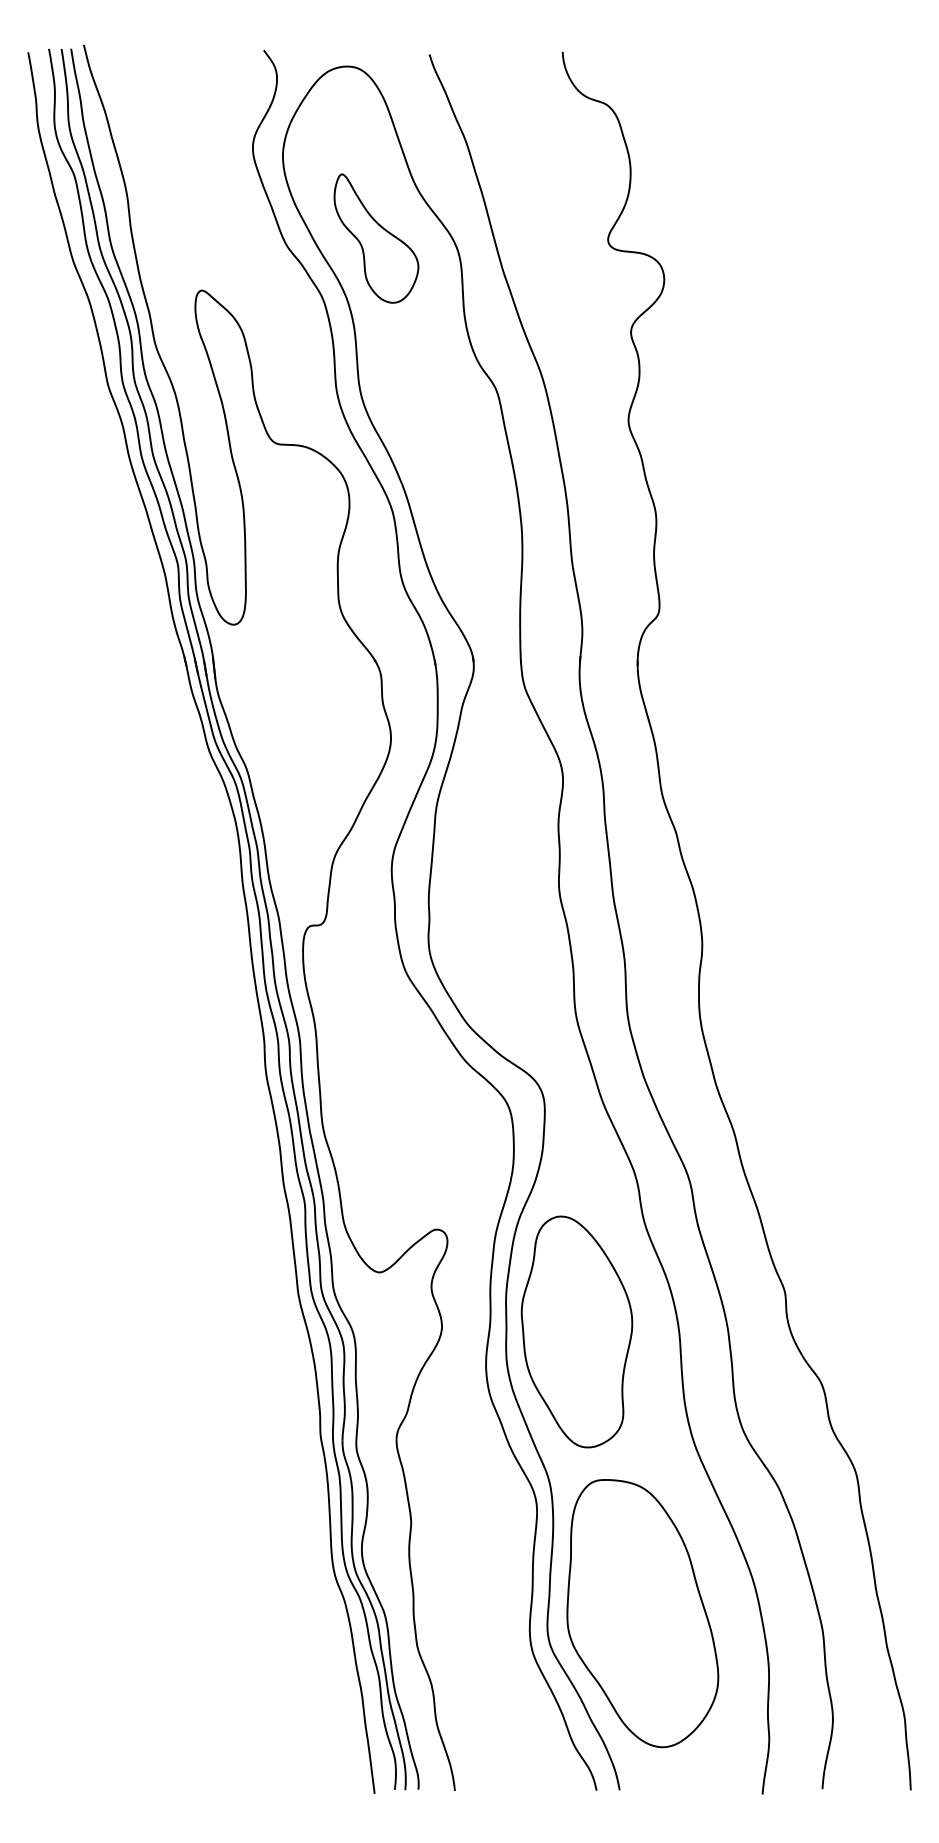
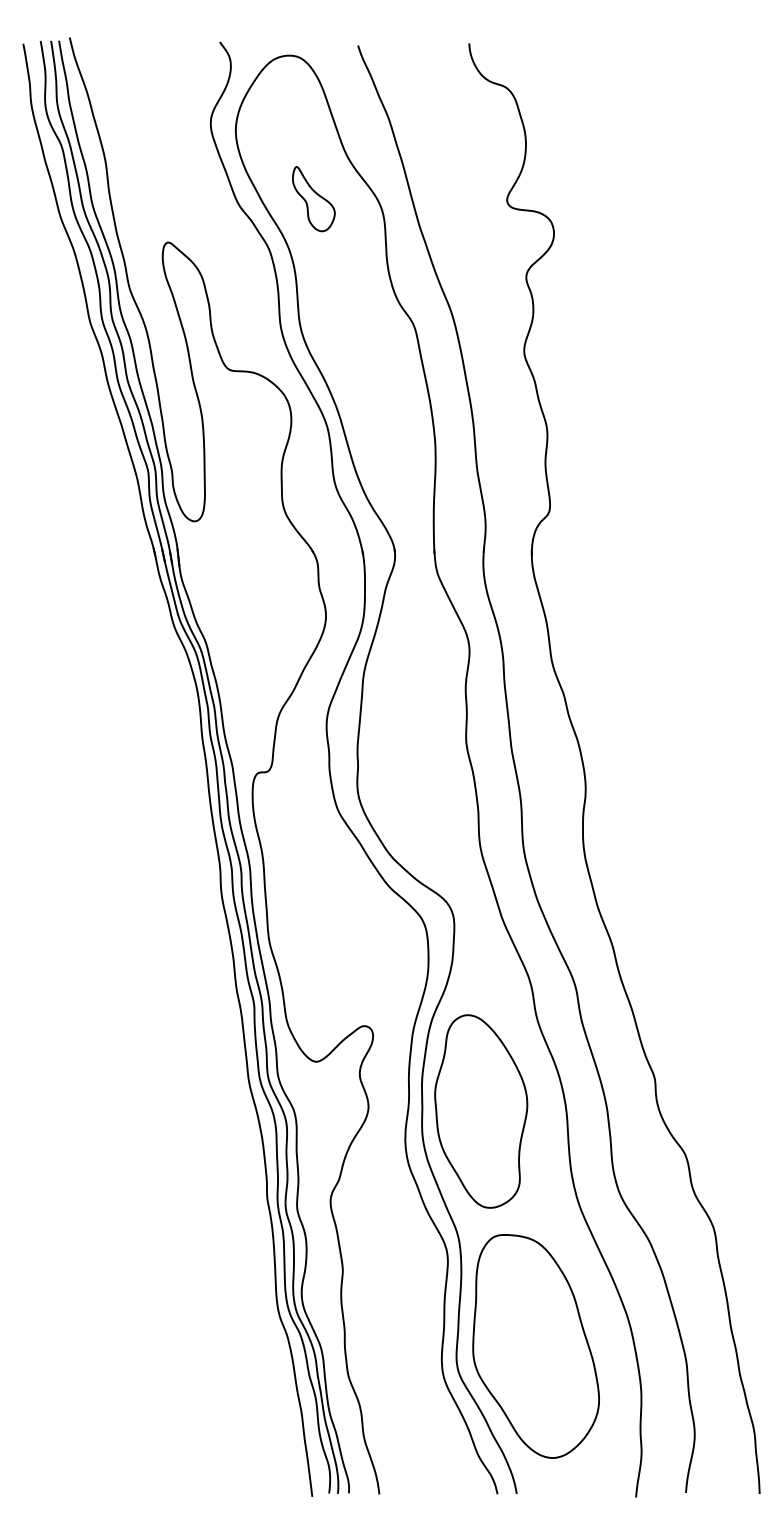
part: (376, 238) -> (313, 199), size x0.6

